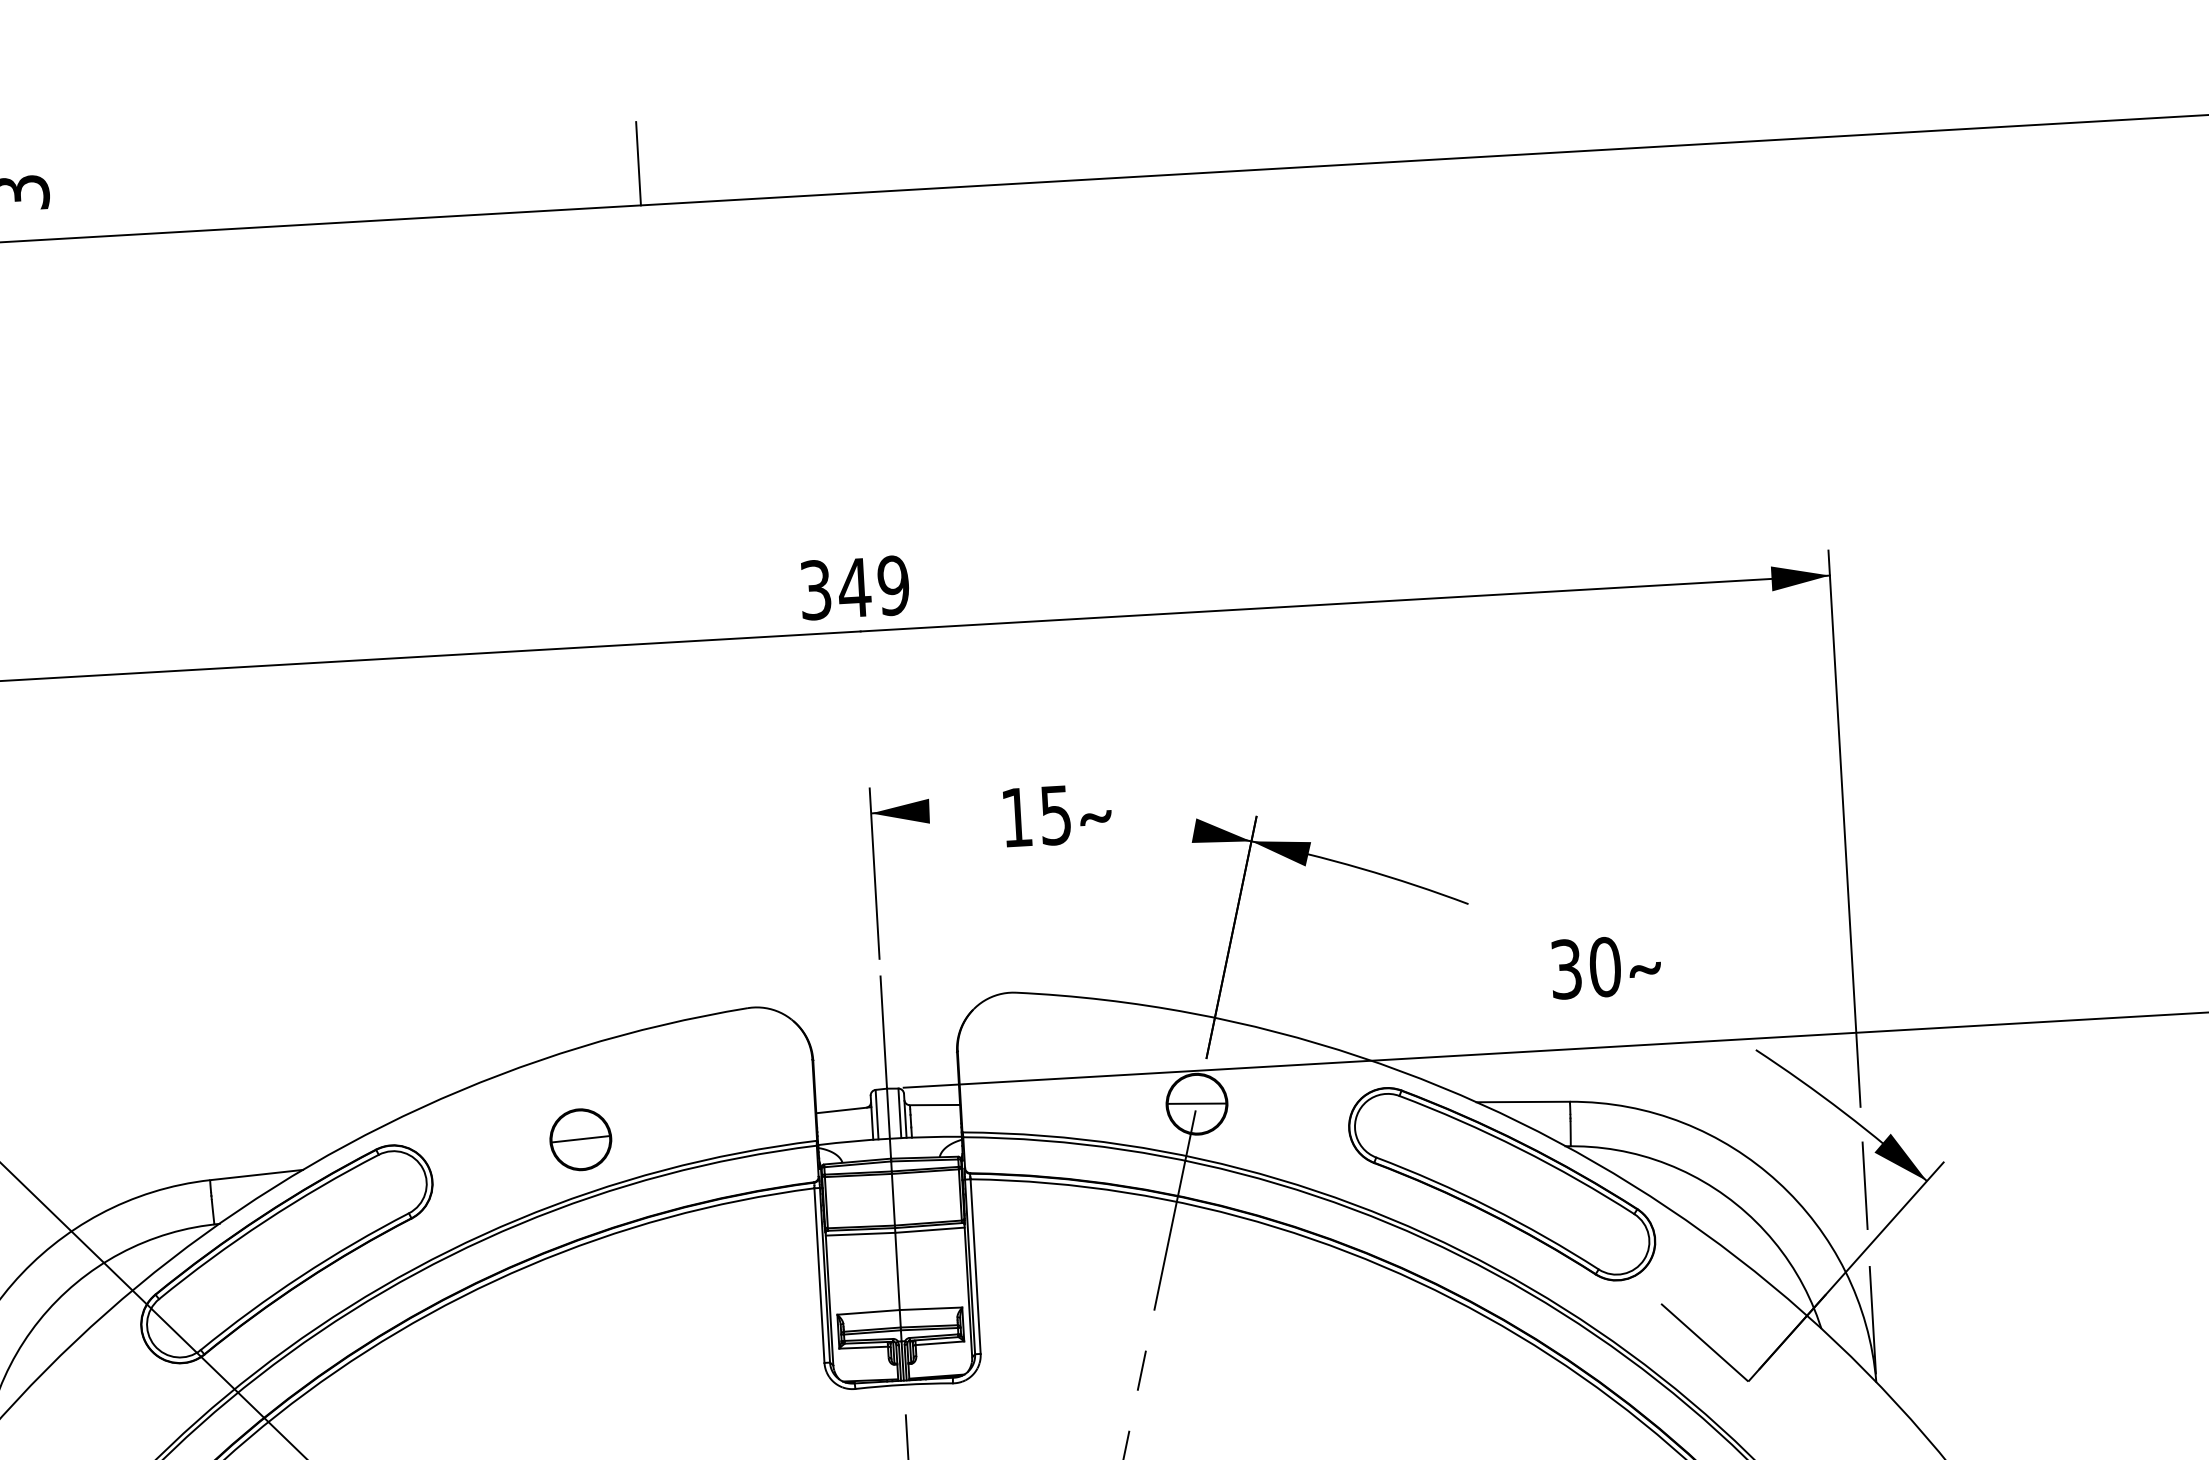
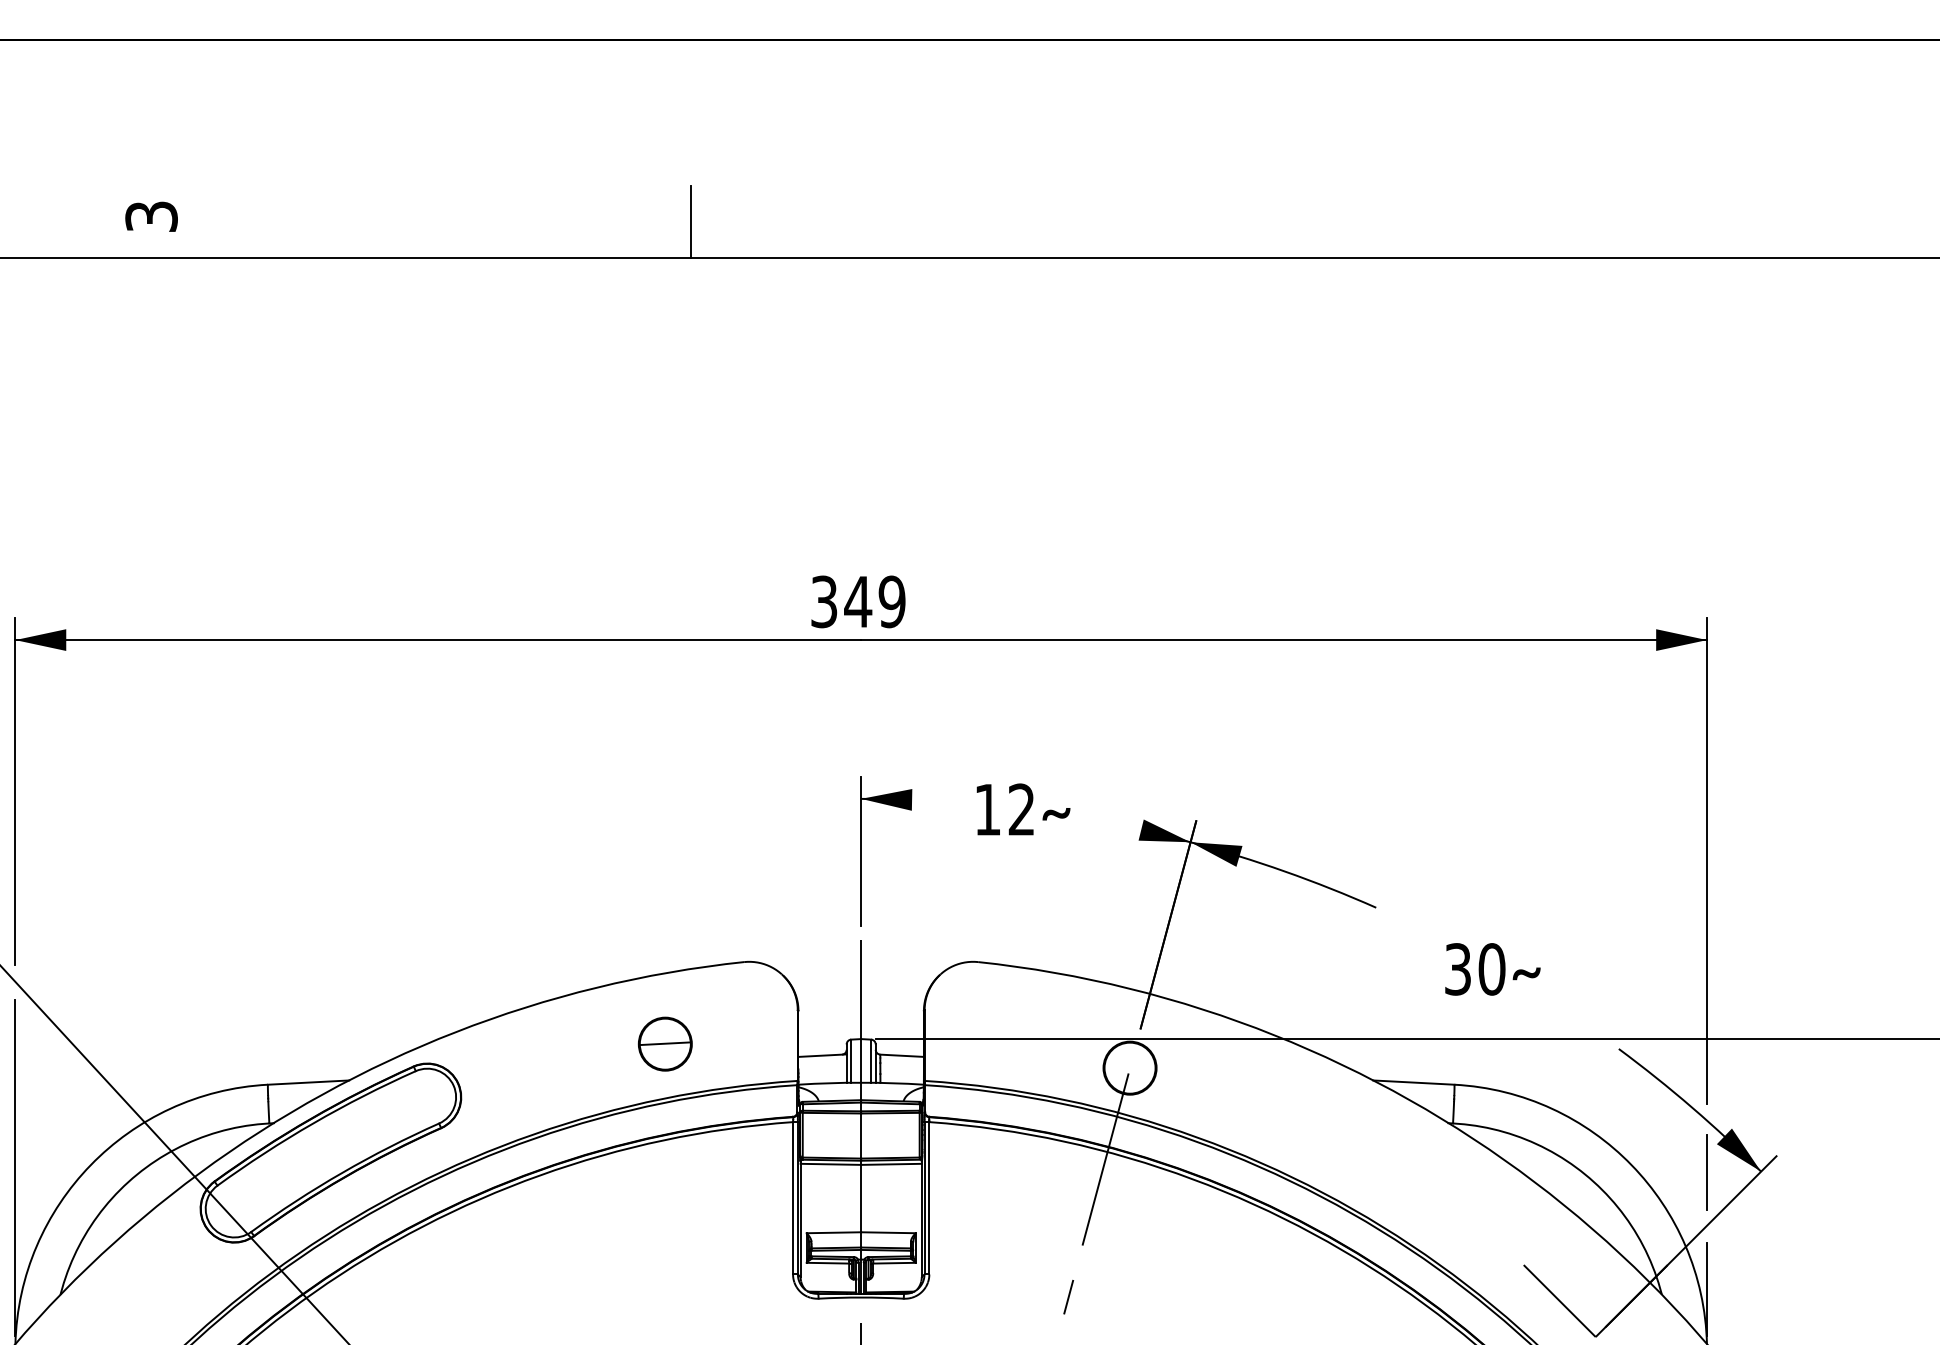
text: (1055, 814) -> (1021, 809), 15 -> 12
line: (1196, 1103) -> (1129, 1067), removed
part: (579, 1139) -> (664, 1043), moved
part: (1502, 1183) -> (1391, 1152), removed

